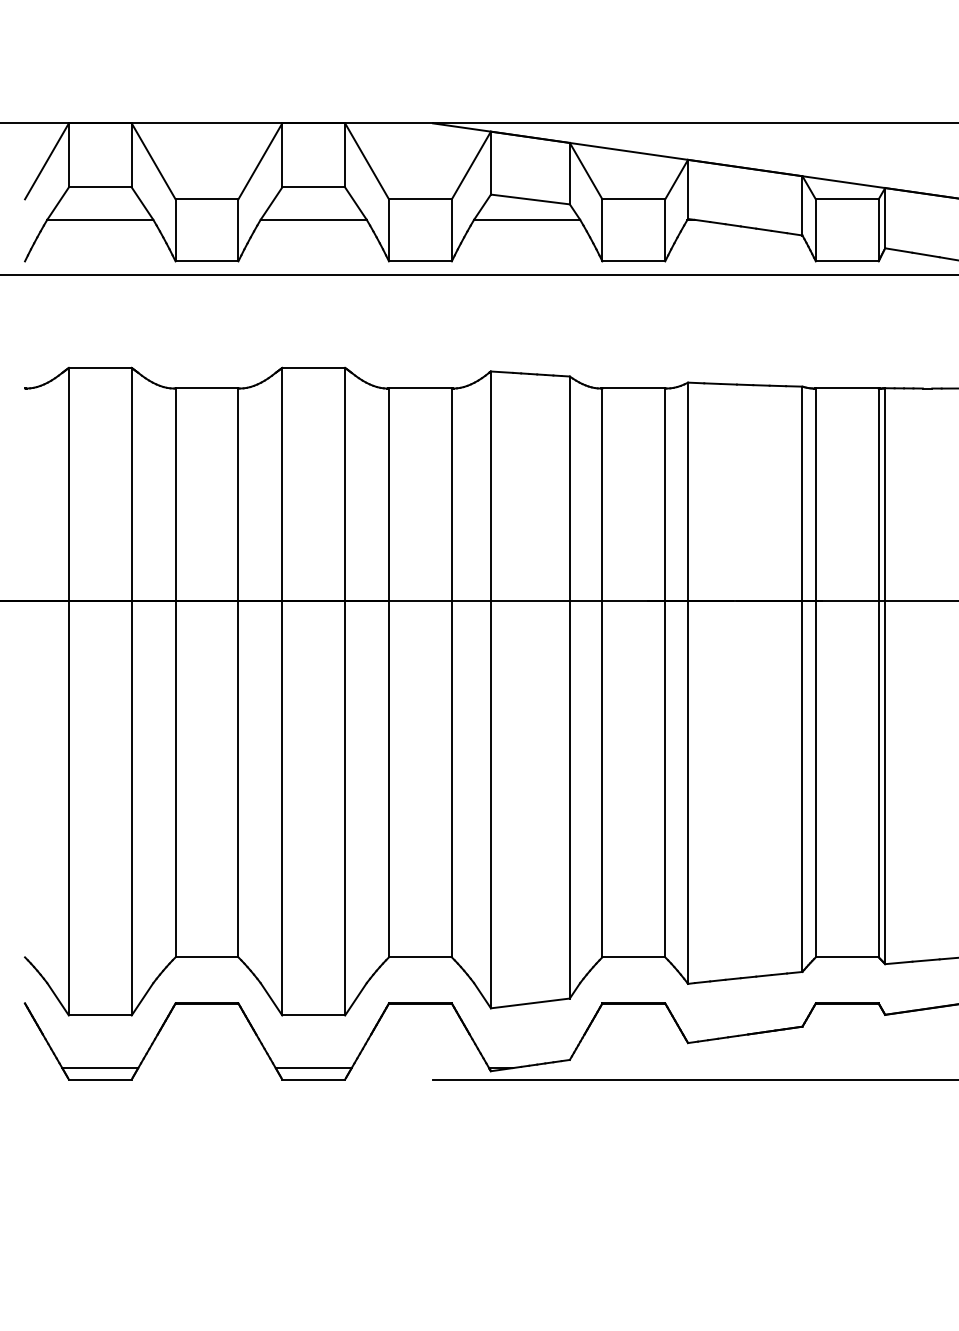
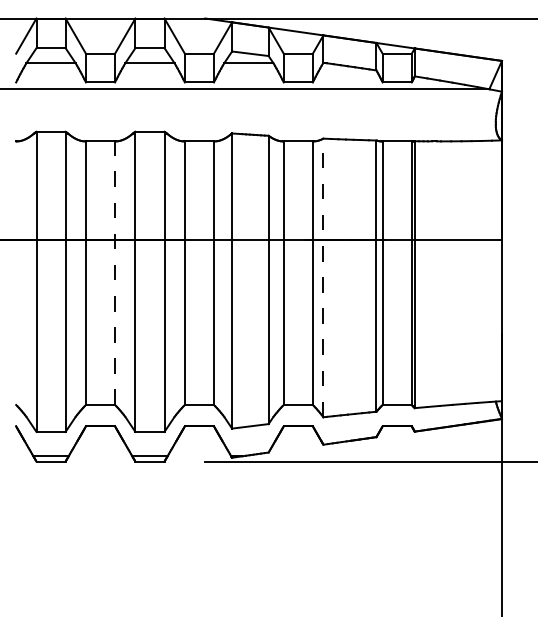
line: (239, 673) -> (115, 273), solid -> dashed
line: (688, 682) -> (323, 277), solid -> dashed

